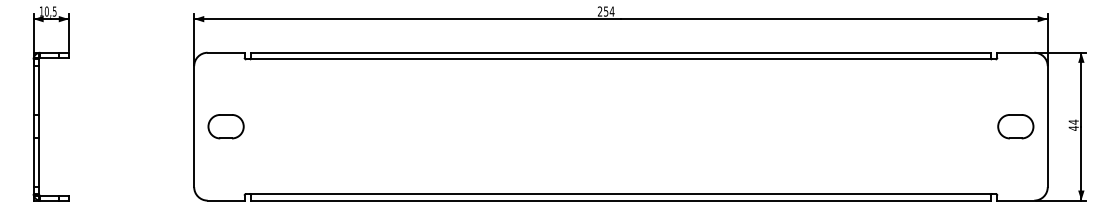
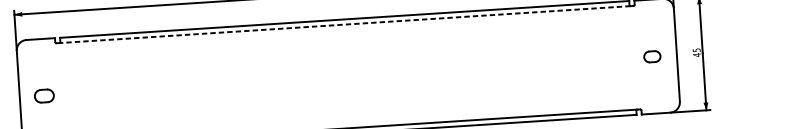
line: (620, 59) -> (344, 24), solid -> dashed
text: (1073, 121) -> (696, 49), 44 -> 45
part: (225, 126) -> (43, 95), size x0.7
part: (1015, 126) -> (652, 56), size x0.6

